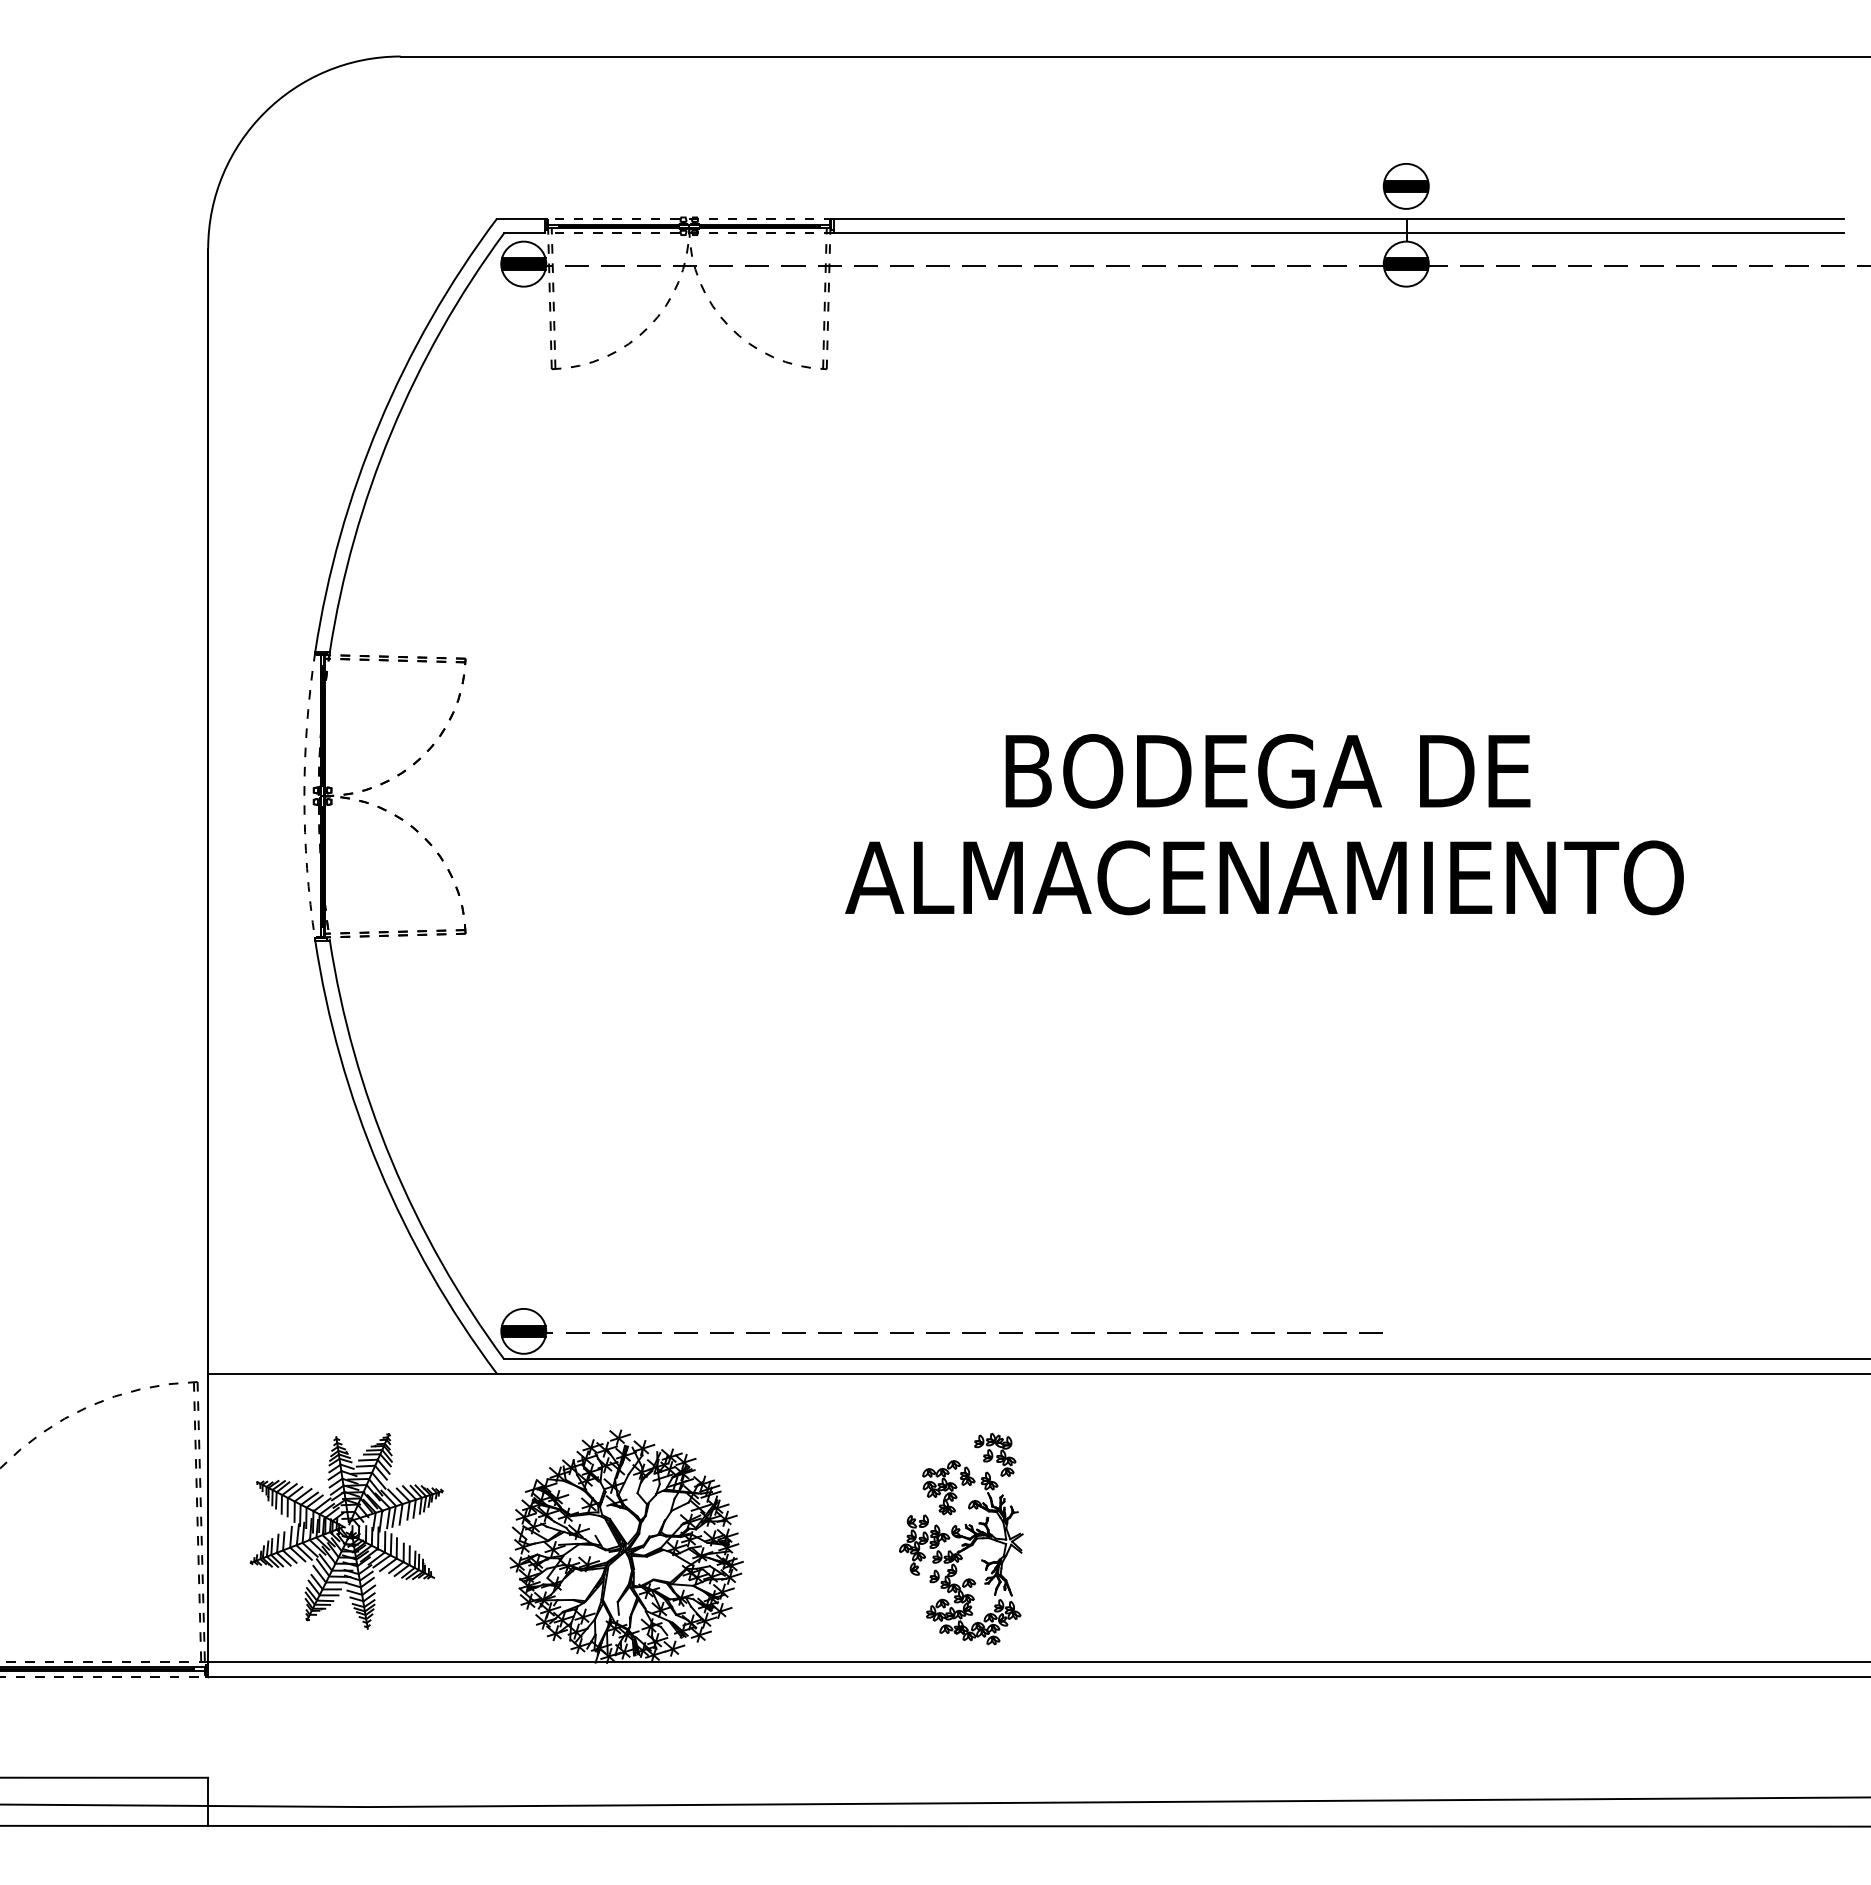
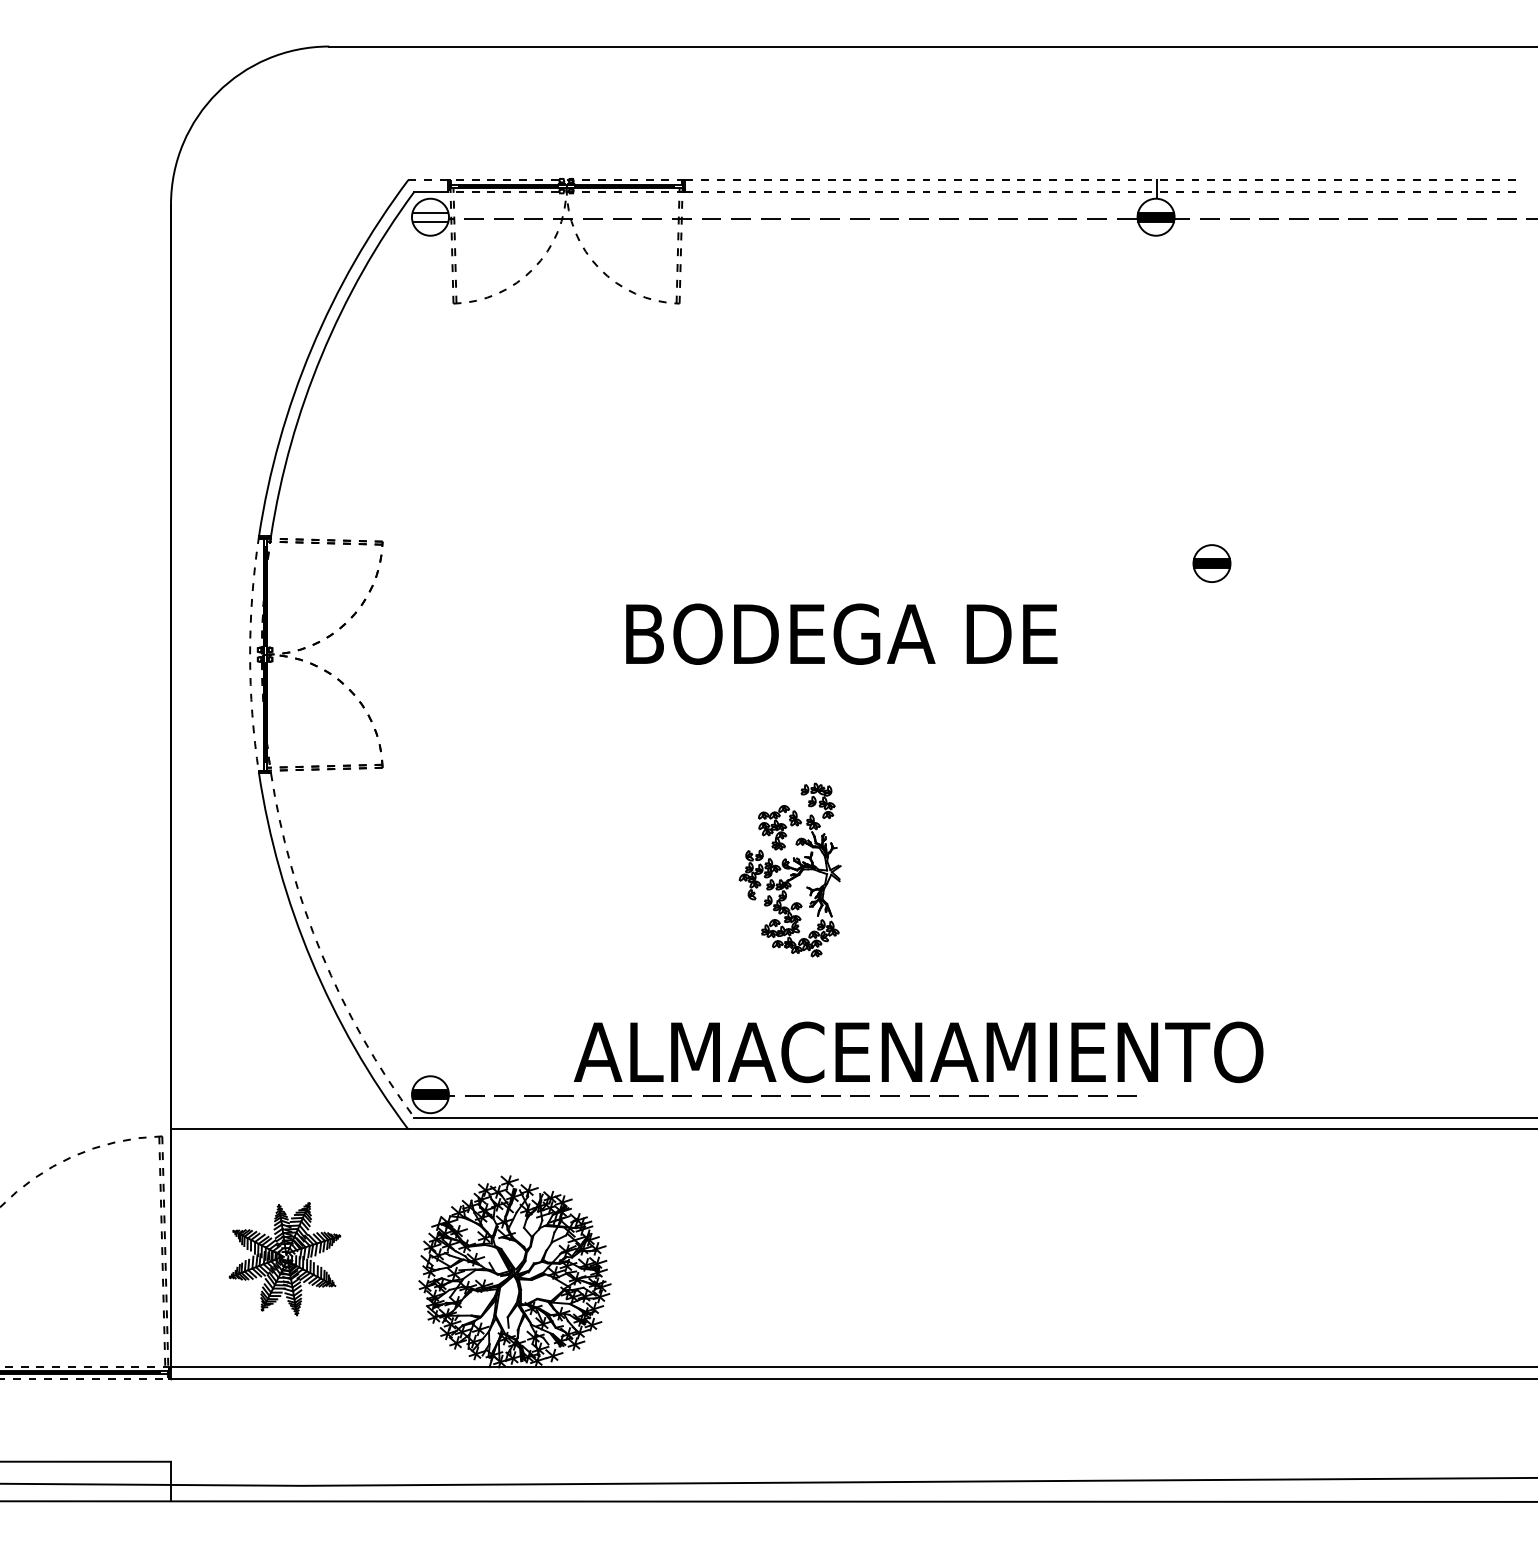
part: (1405, 186) -> (1211, 563), moved
line: (520, 218) -> (427, 179), solid -> dashed
line: (1338, 218) -> (1100, 179), solid -> dashed
line: (1338, 233) -> (1100, 192), solid -> dashed
fill: (523, 263) -> (430, 216), removed
text: (1267, 771) -> (841, 634), moved
text: (1264, 877) -> (918, 1052), moved
arc: (391, 1160) -> (321, 954), solid -> dashed
part: (346, 1531) -> (284, 1259), size x0.7
part: (961, 1538) -> (790, 869), moved

